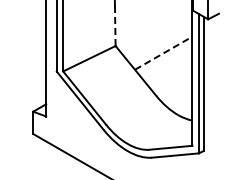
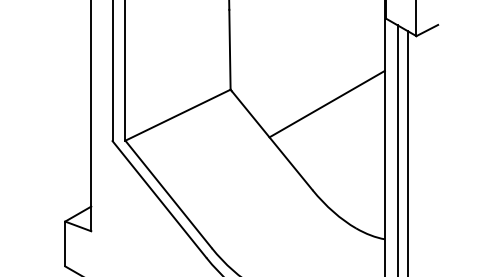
line: (115, 26) -> (230, 50), dashed -> solid
line: (164, 52) -> (328, 102), dashed -> solid

